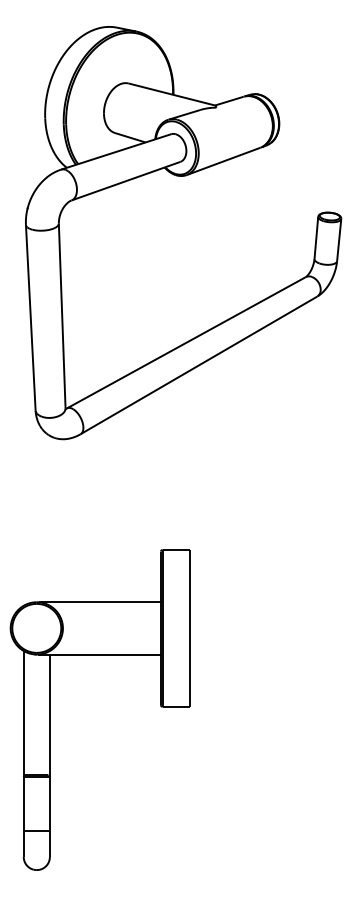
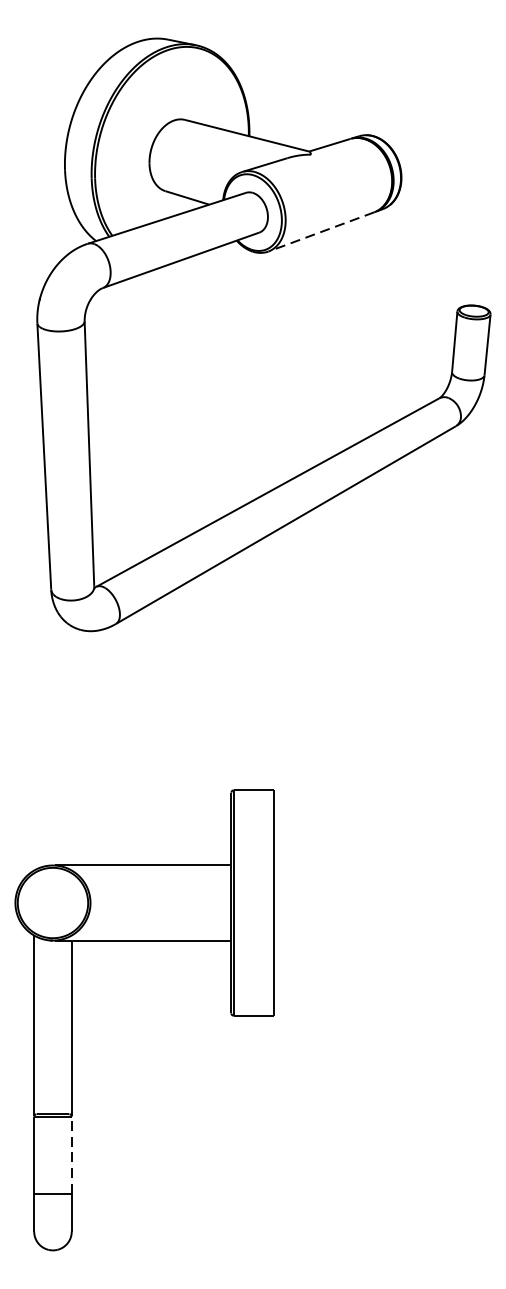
line: (224, 161) -> (322, 232), solid -> dashed
line: (49, 803) -> (71, 1154), solid -> dashed

